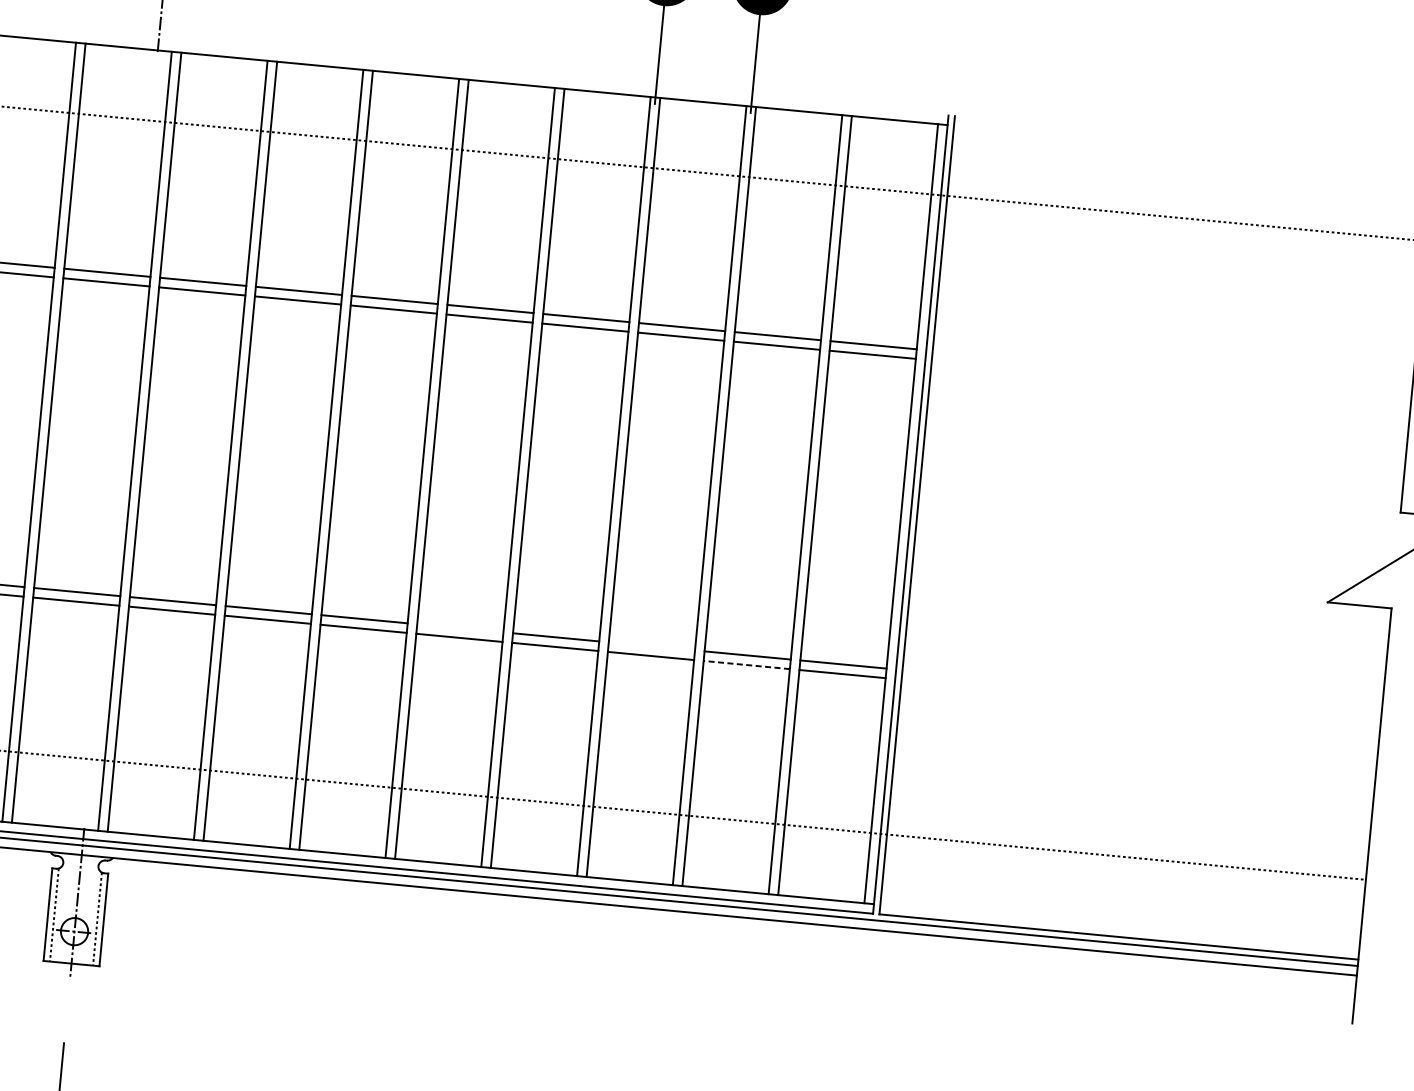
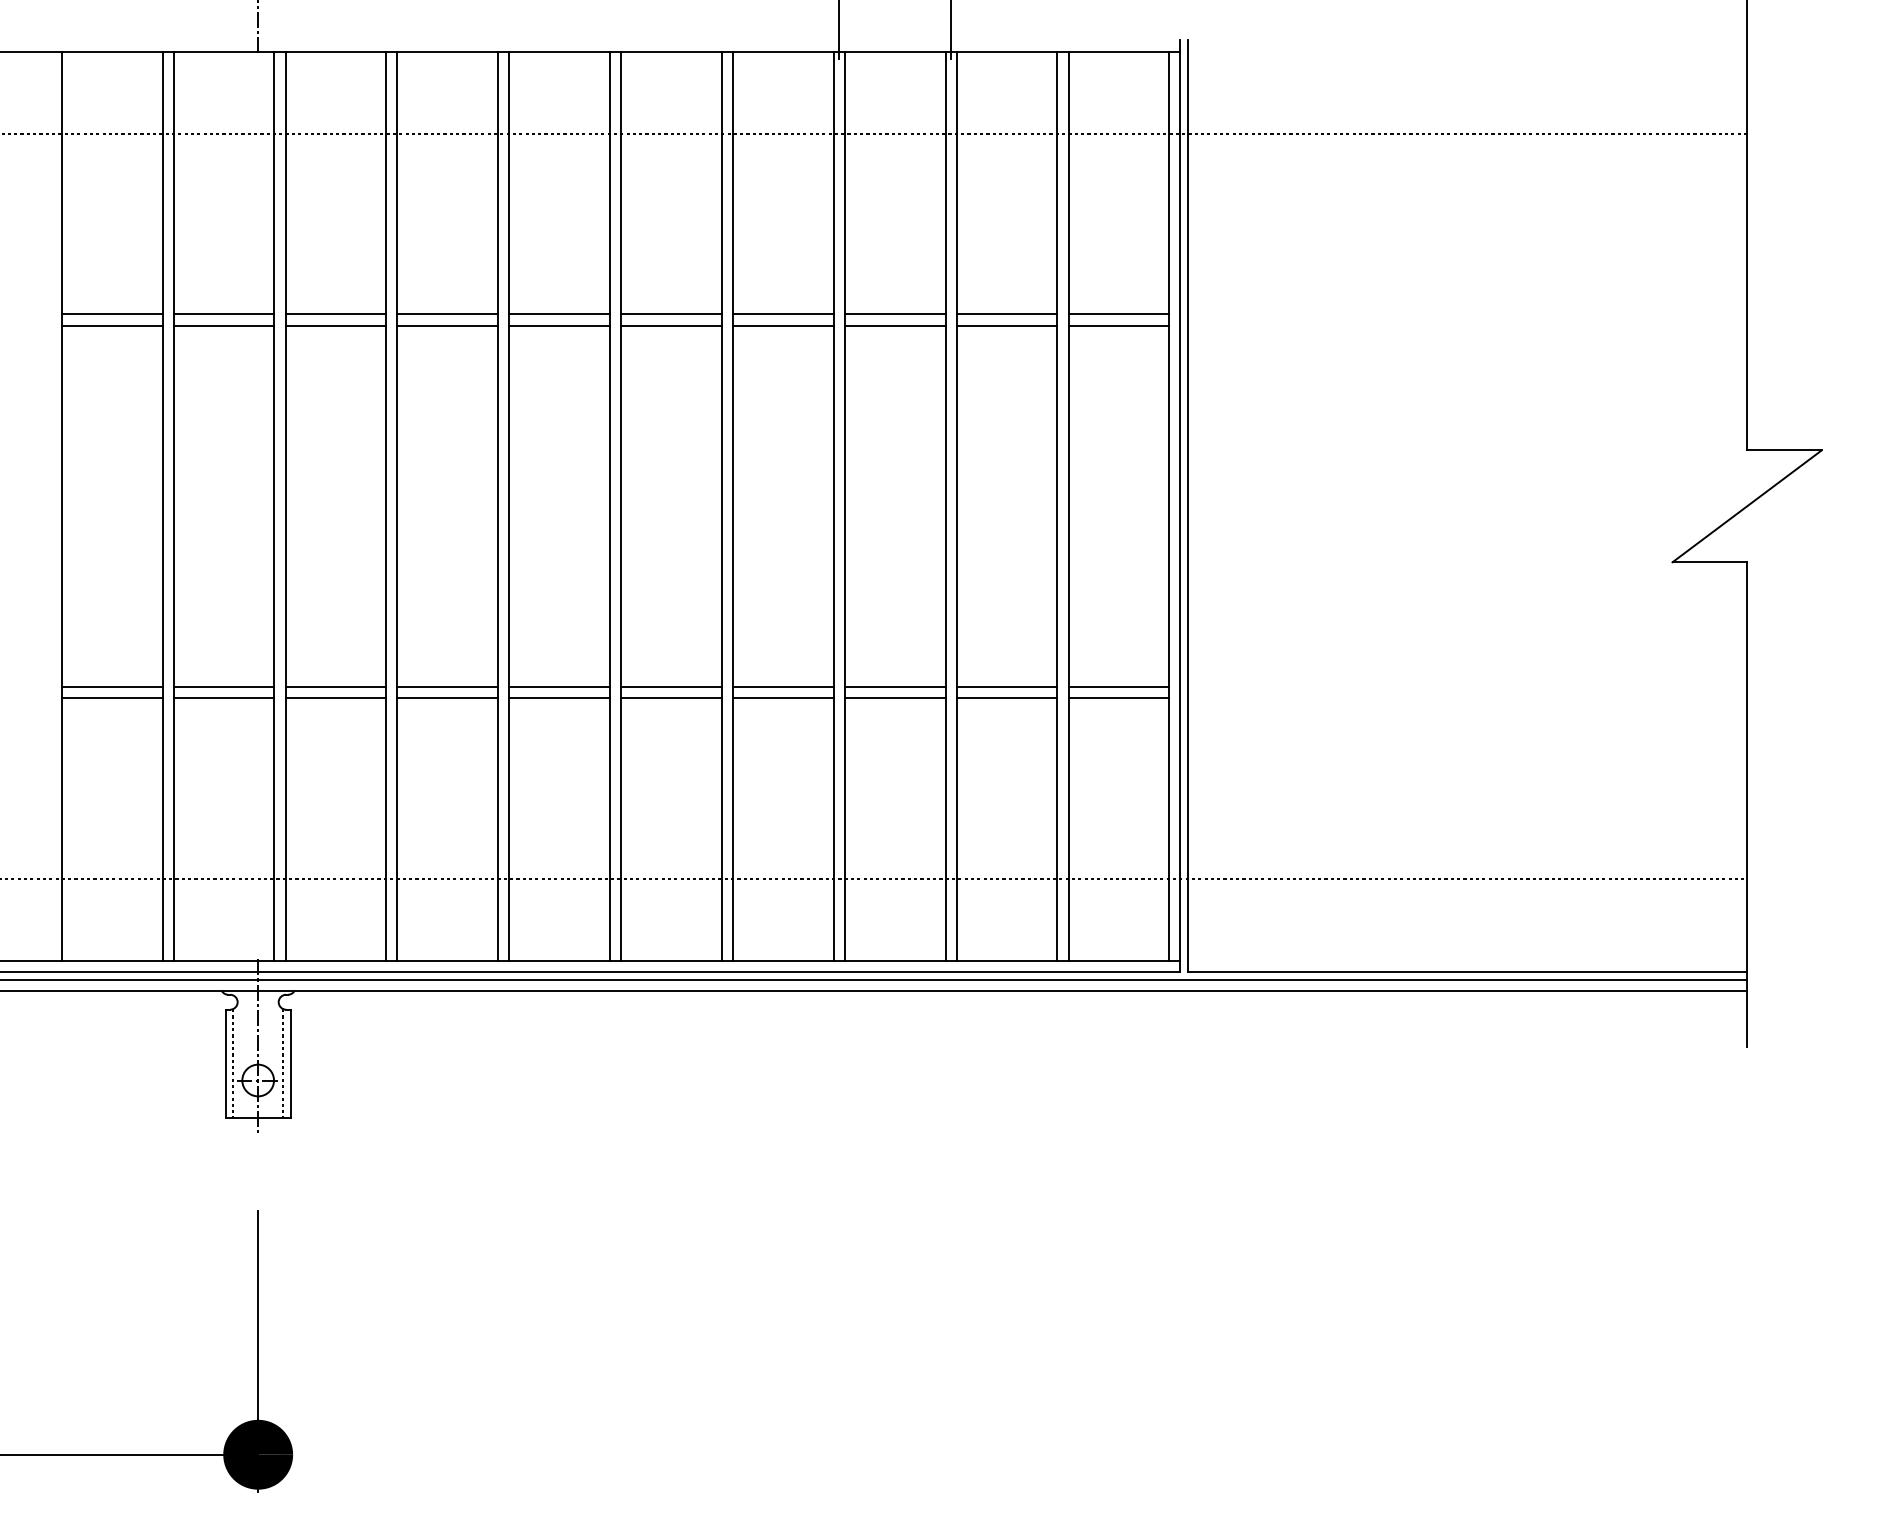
line: (460, 628) -> (671, 687), added
line: (651, 646) -> (894, 687), added
line: (746, 665) -> (1006, 698), dashed -> solid

